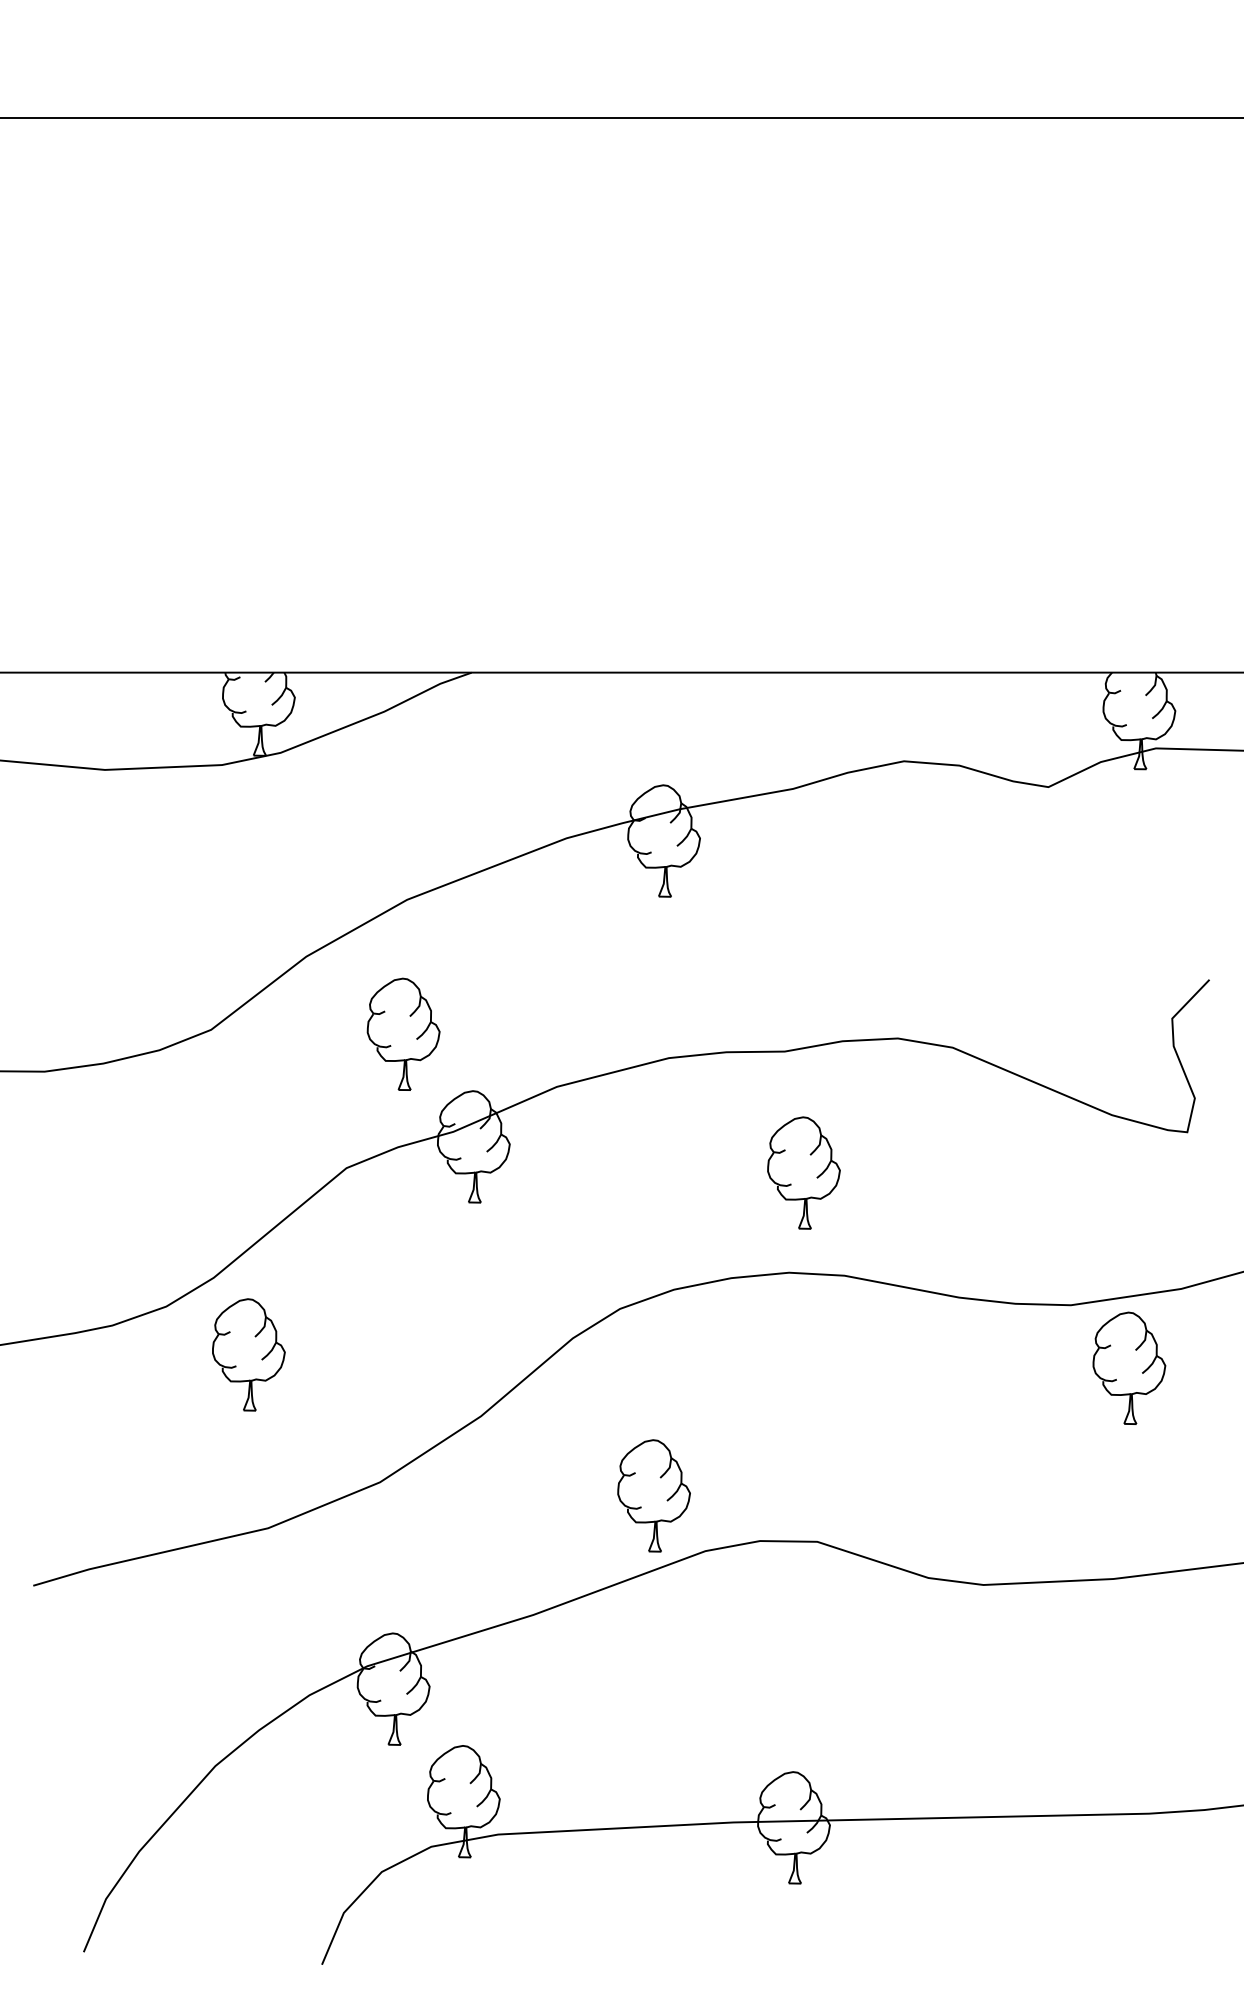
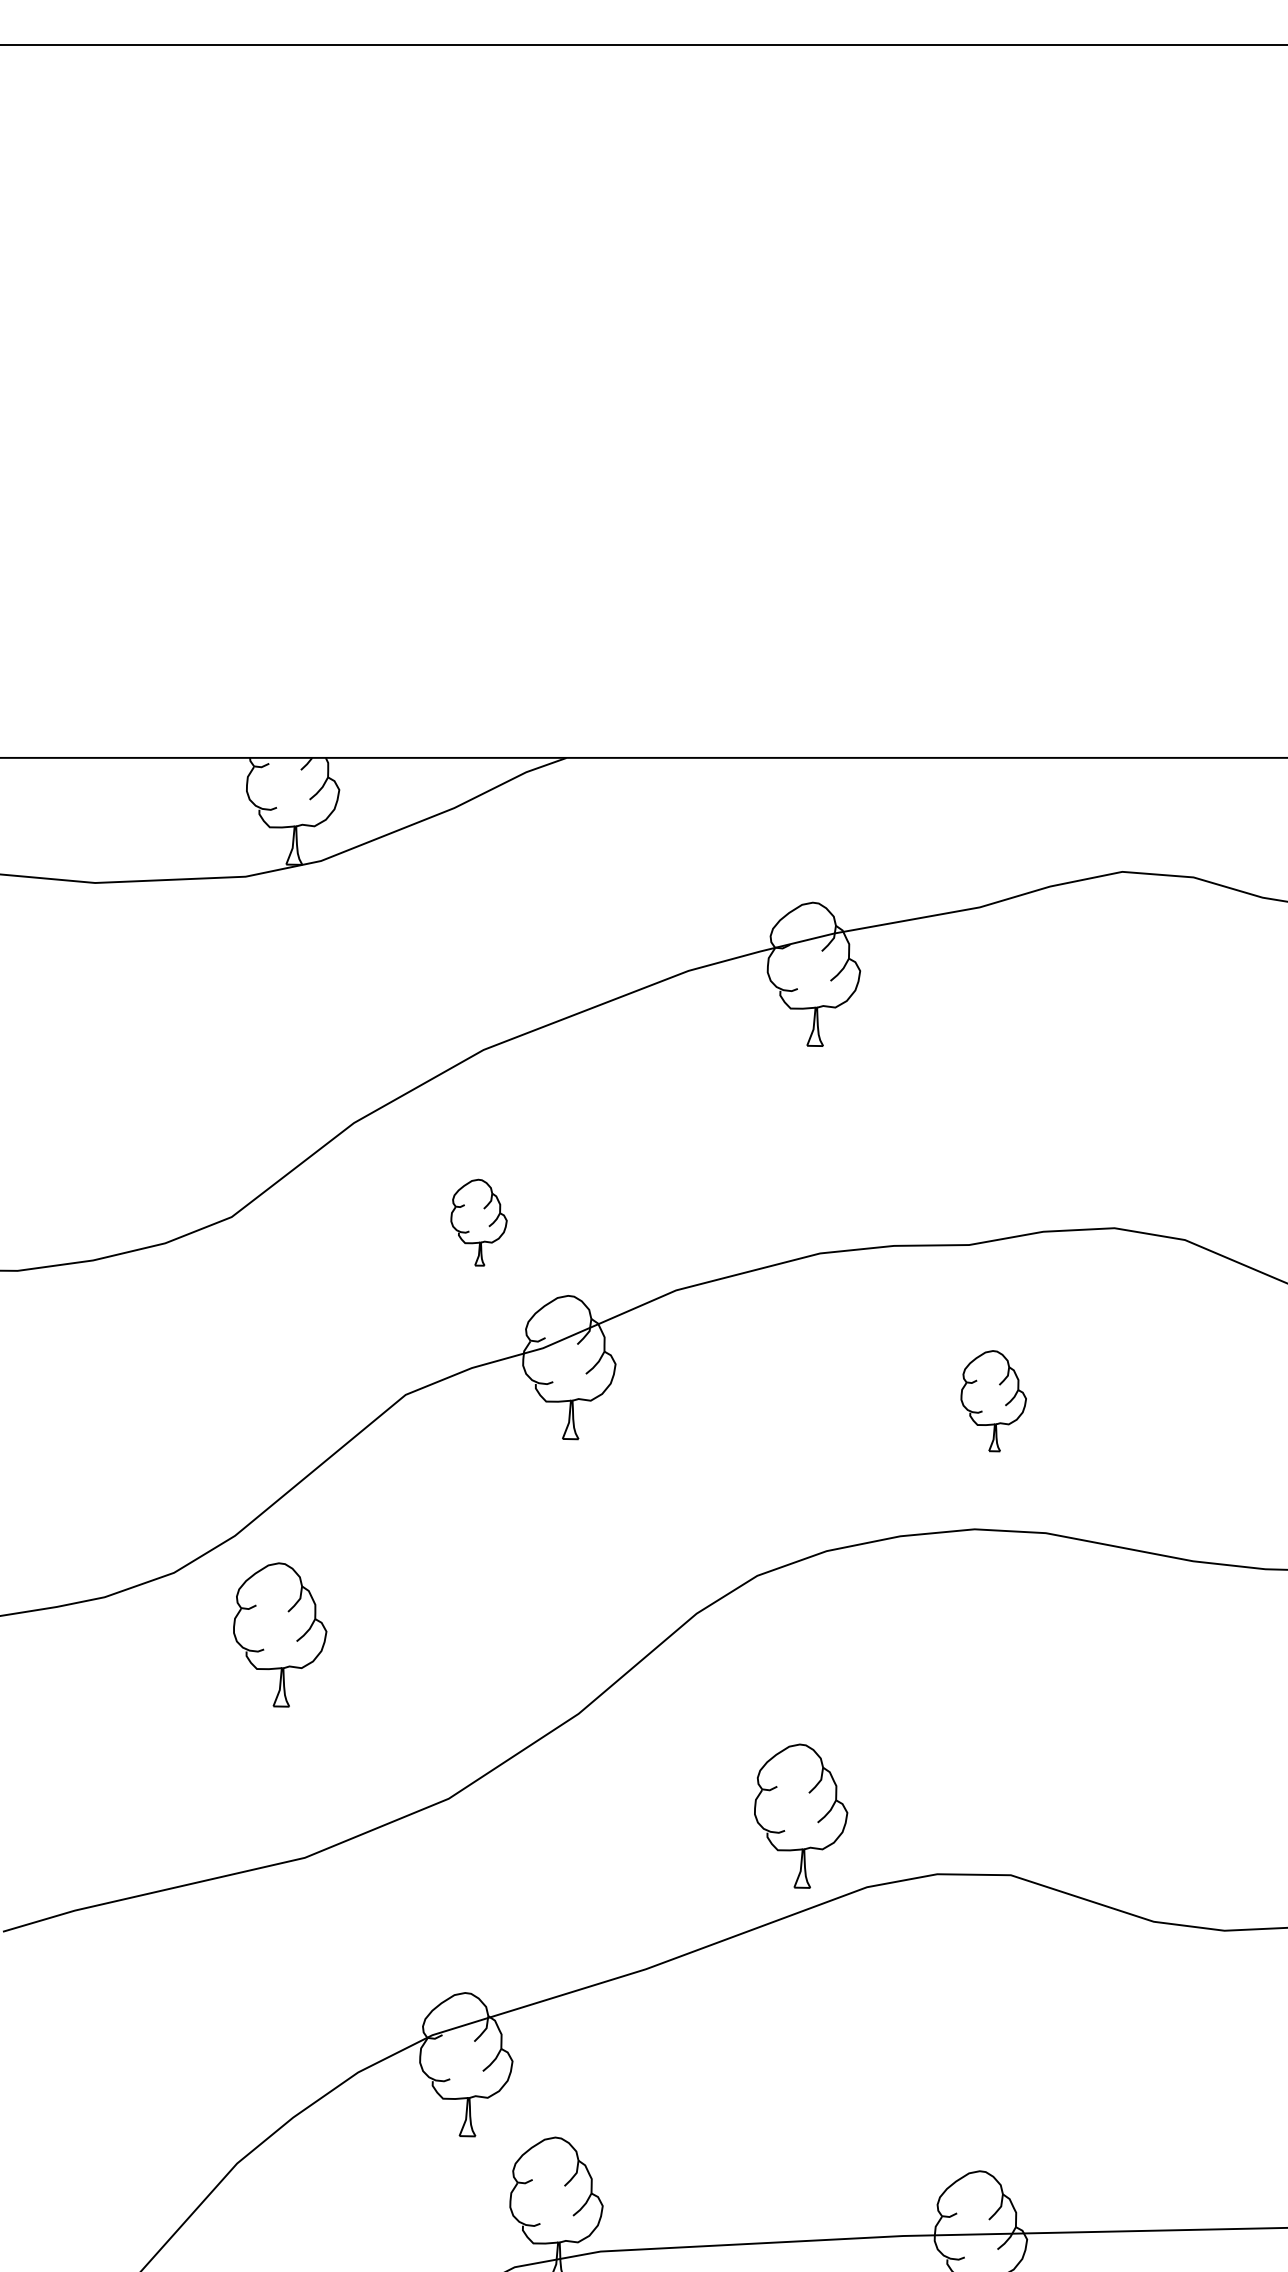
part: (403, 1033) -> (478, 1221), size x0.6
part: (803, 1172) -> (993, 1400), size x0.7

